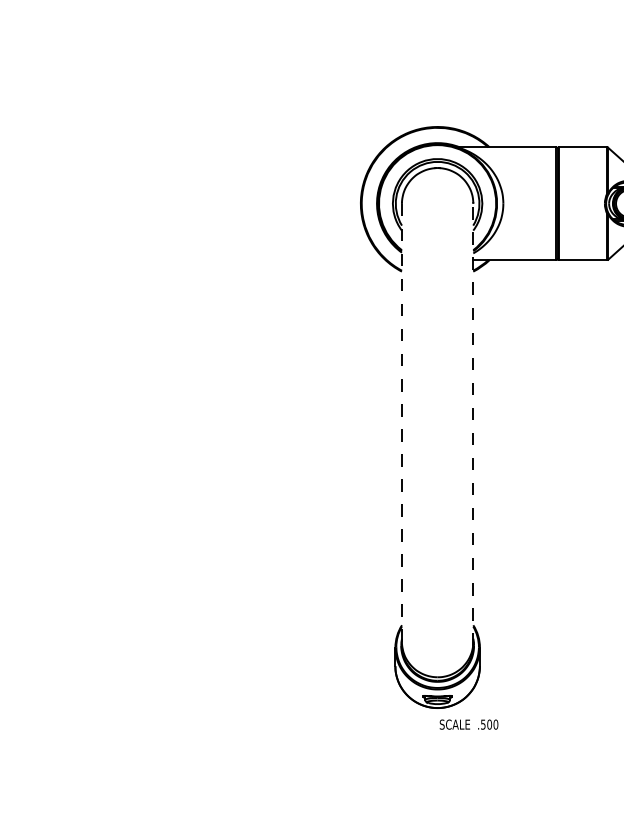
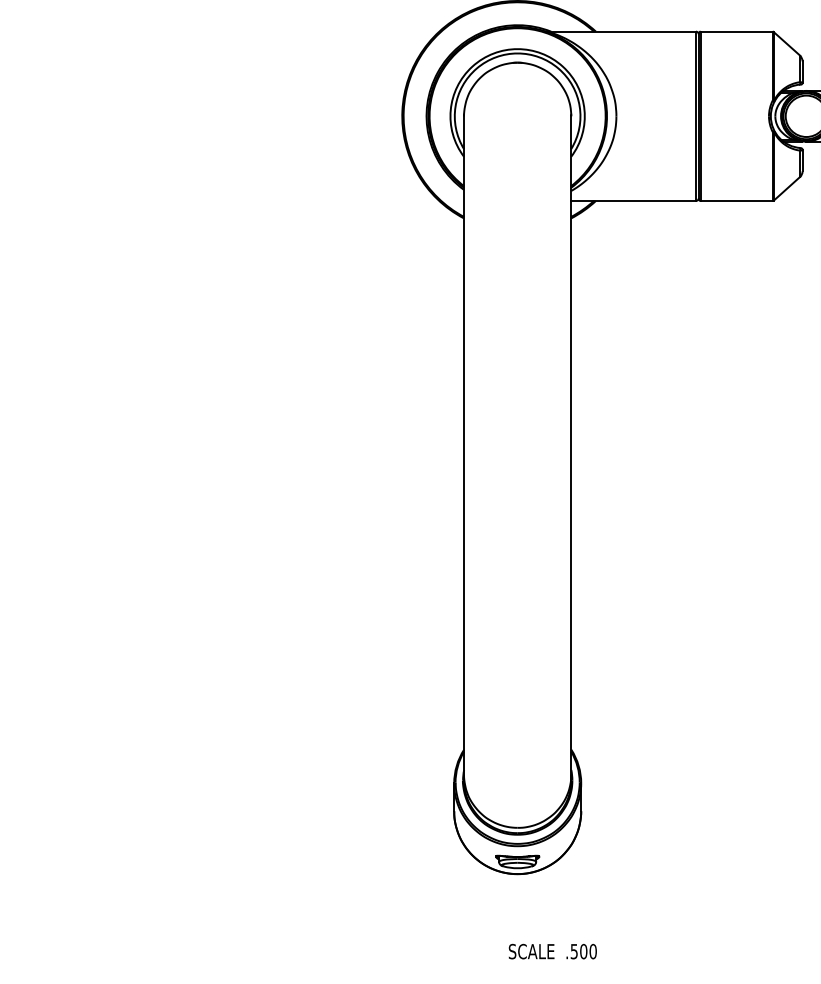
line: (401, 424) -> (463, 448), dashed -> solid
line: (473, 424) -> (571, 448), dashed -> solid
text: (468, 724) -> (552, 951), moved

